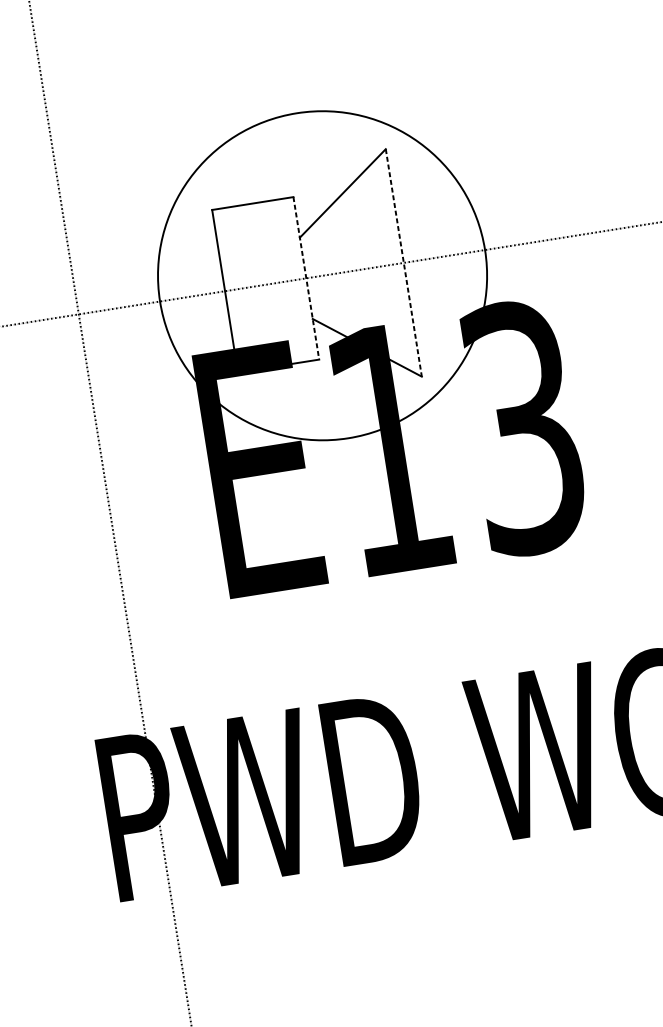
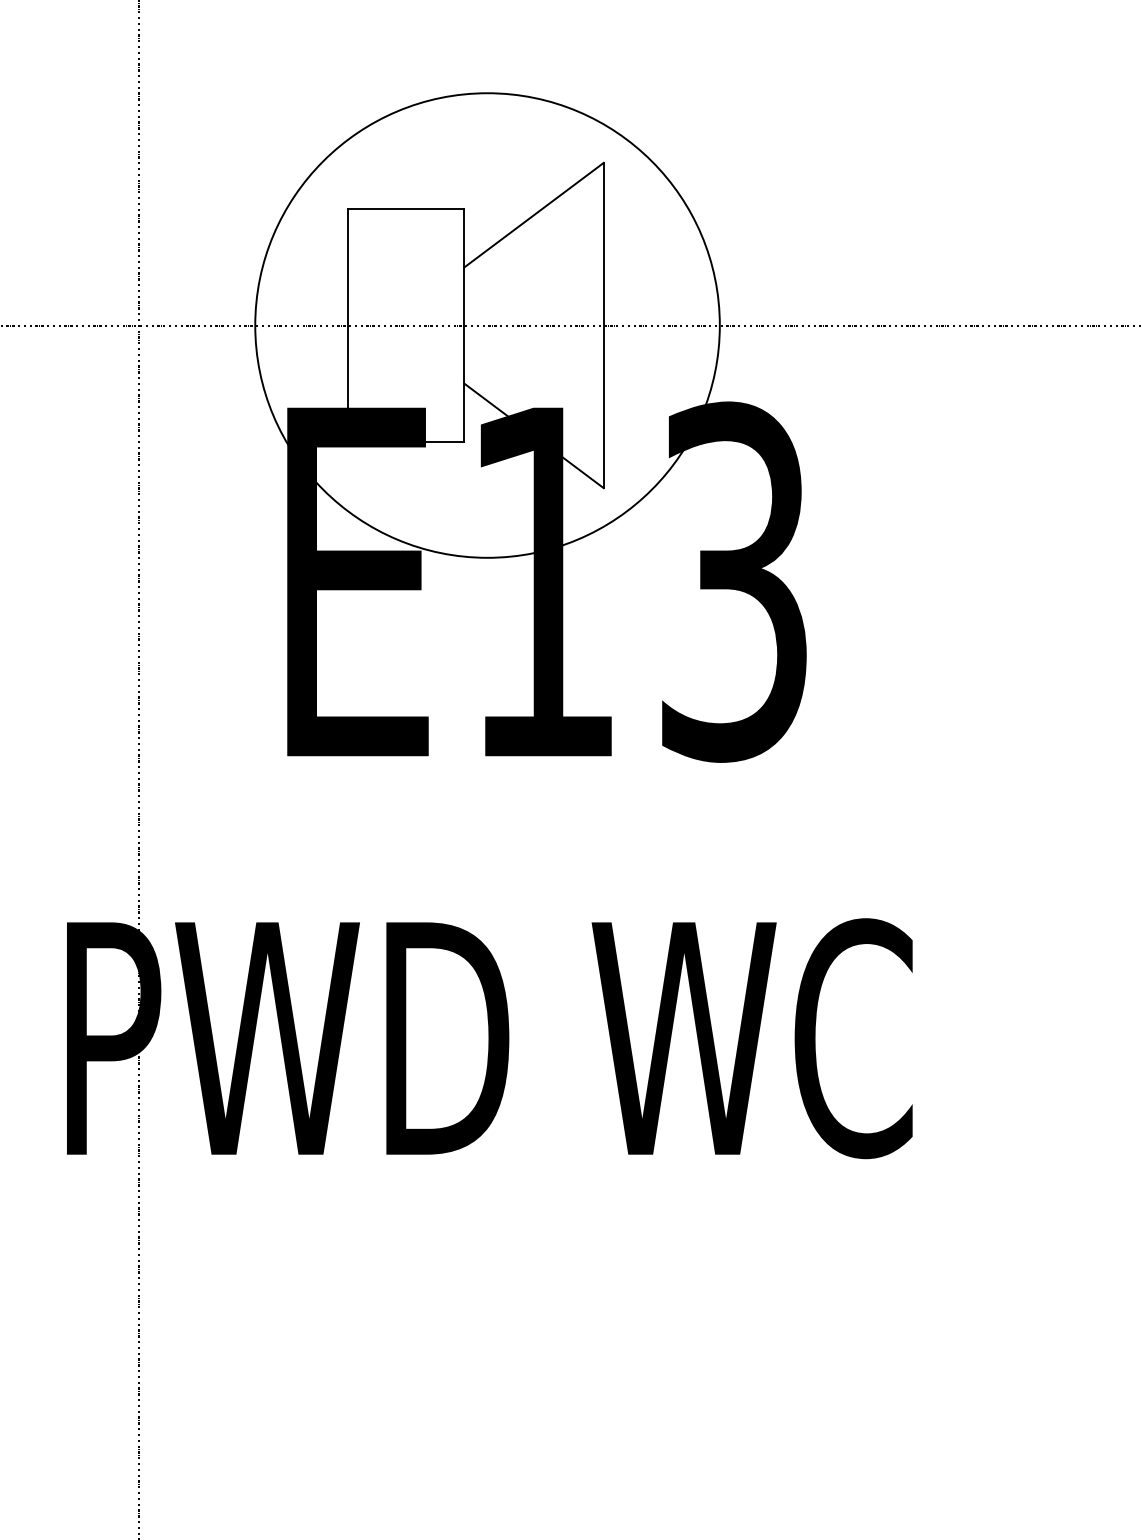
line: (403, 262) -> (603, 325), dashed -> solid
line: (306, 279) -> (464, 326), dashed -> solid

